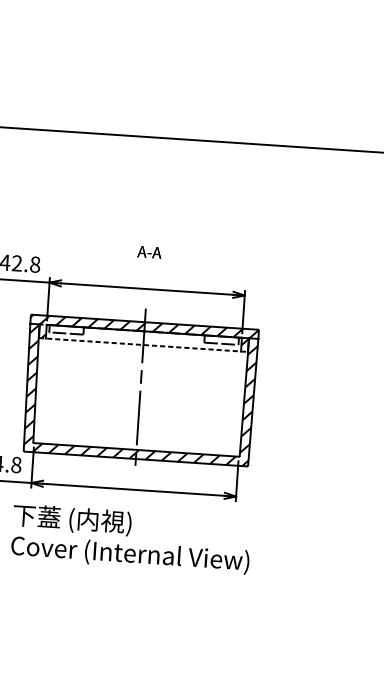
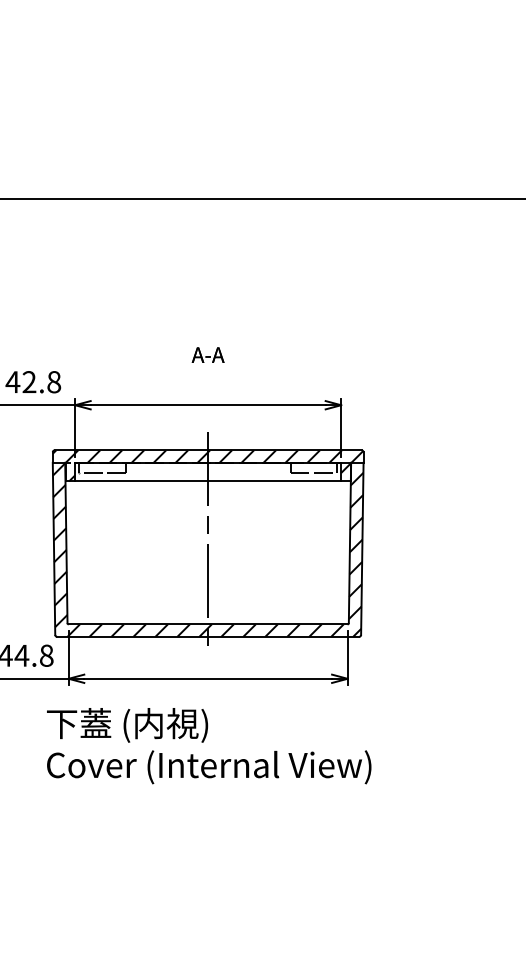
line: (143, 345) -> (208, 481), dashed -> solid

